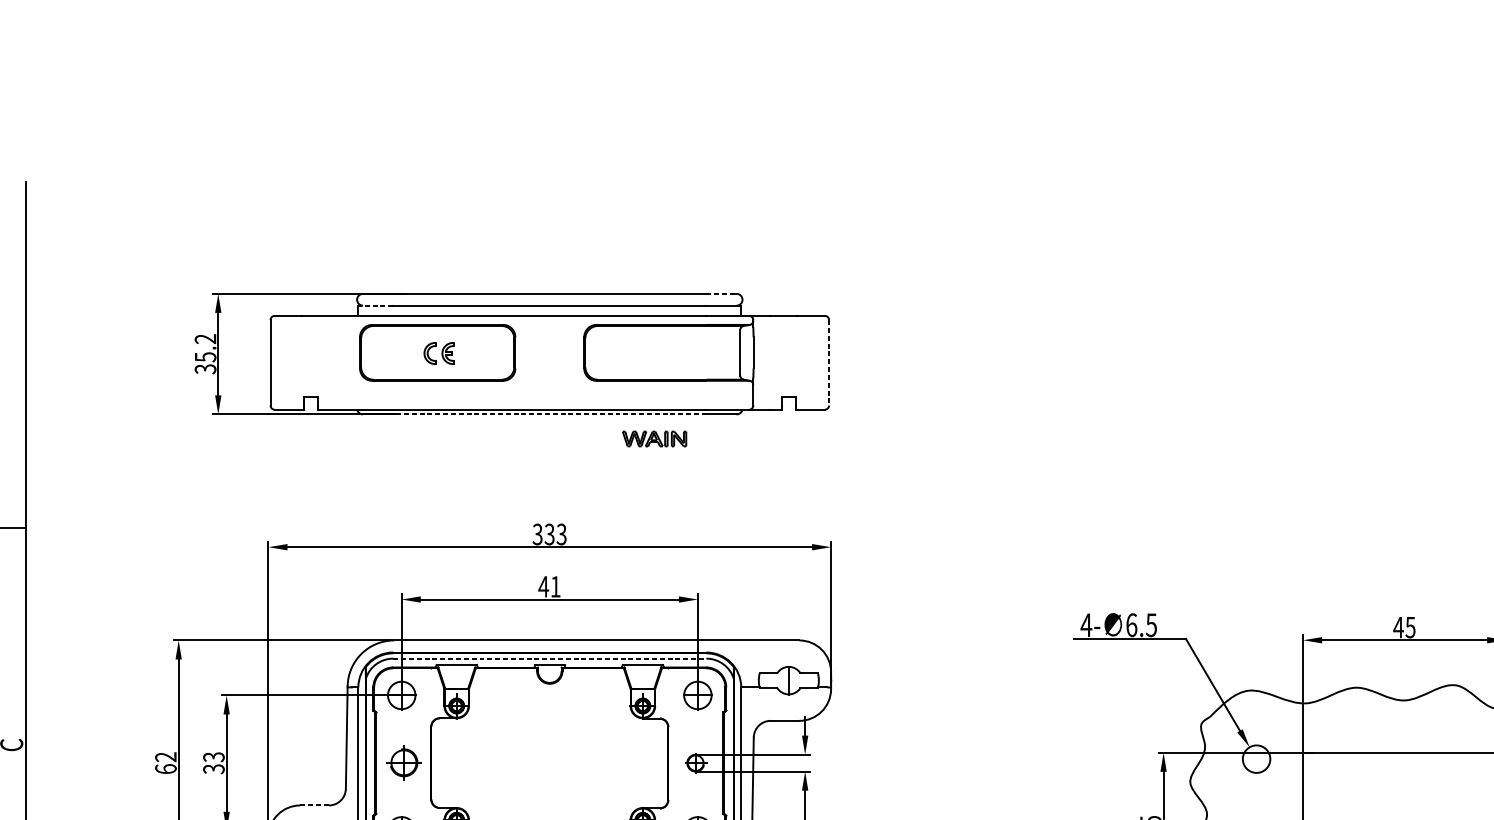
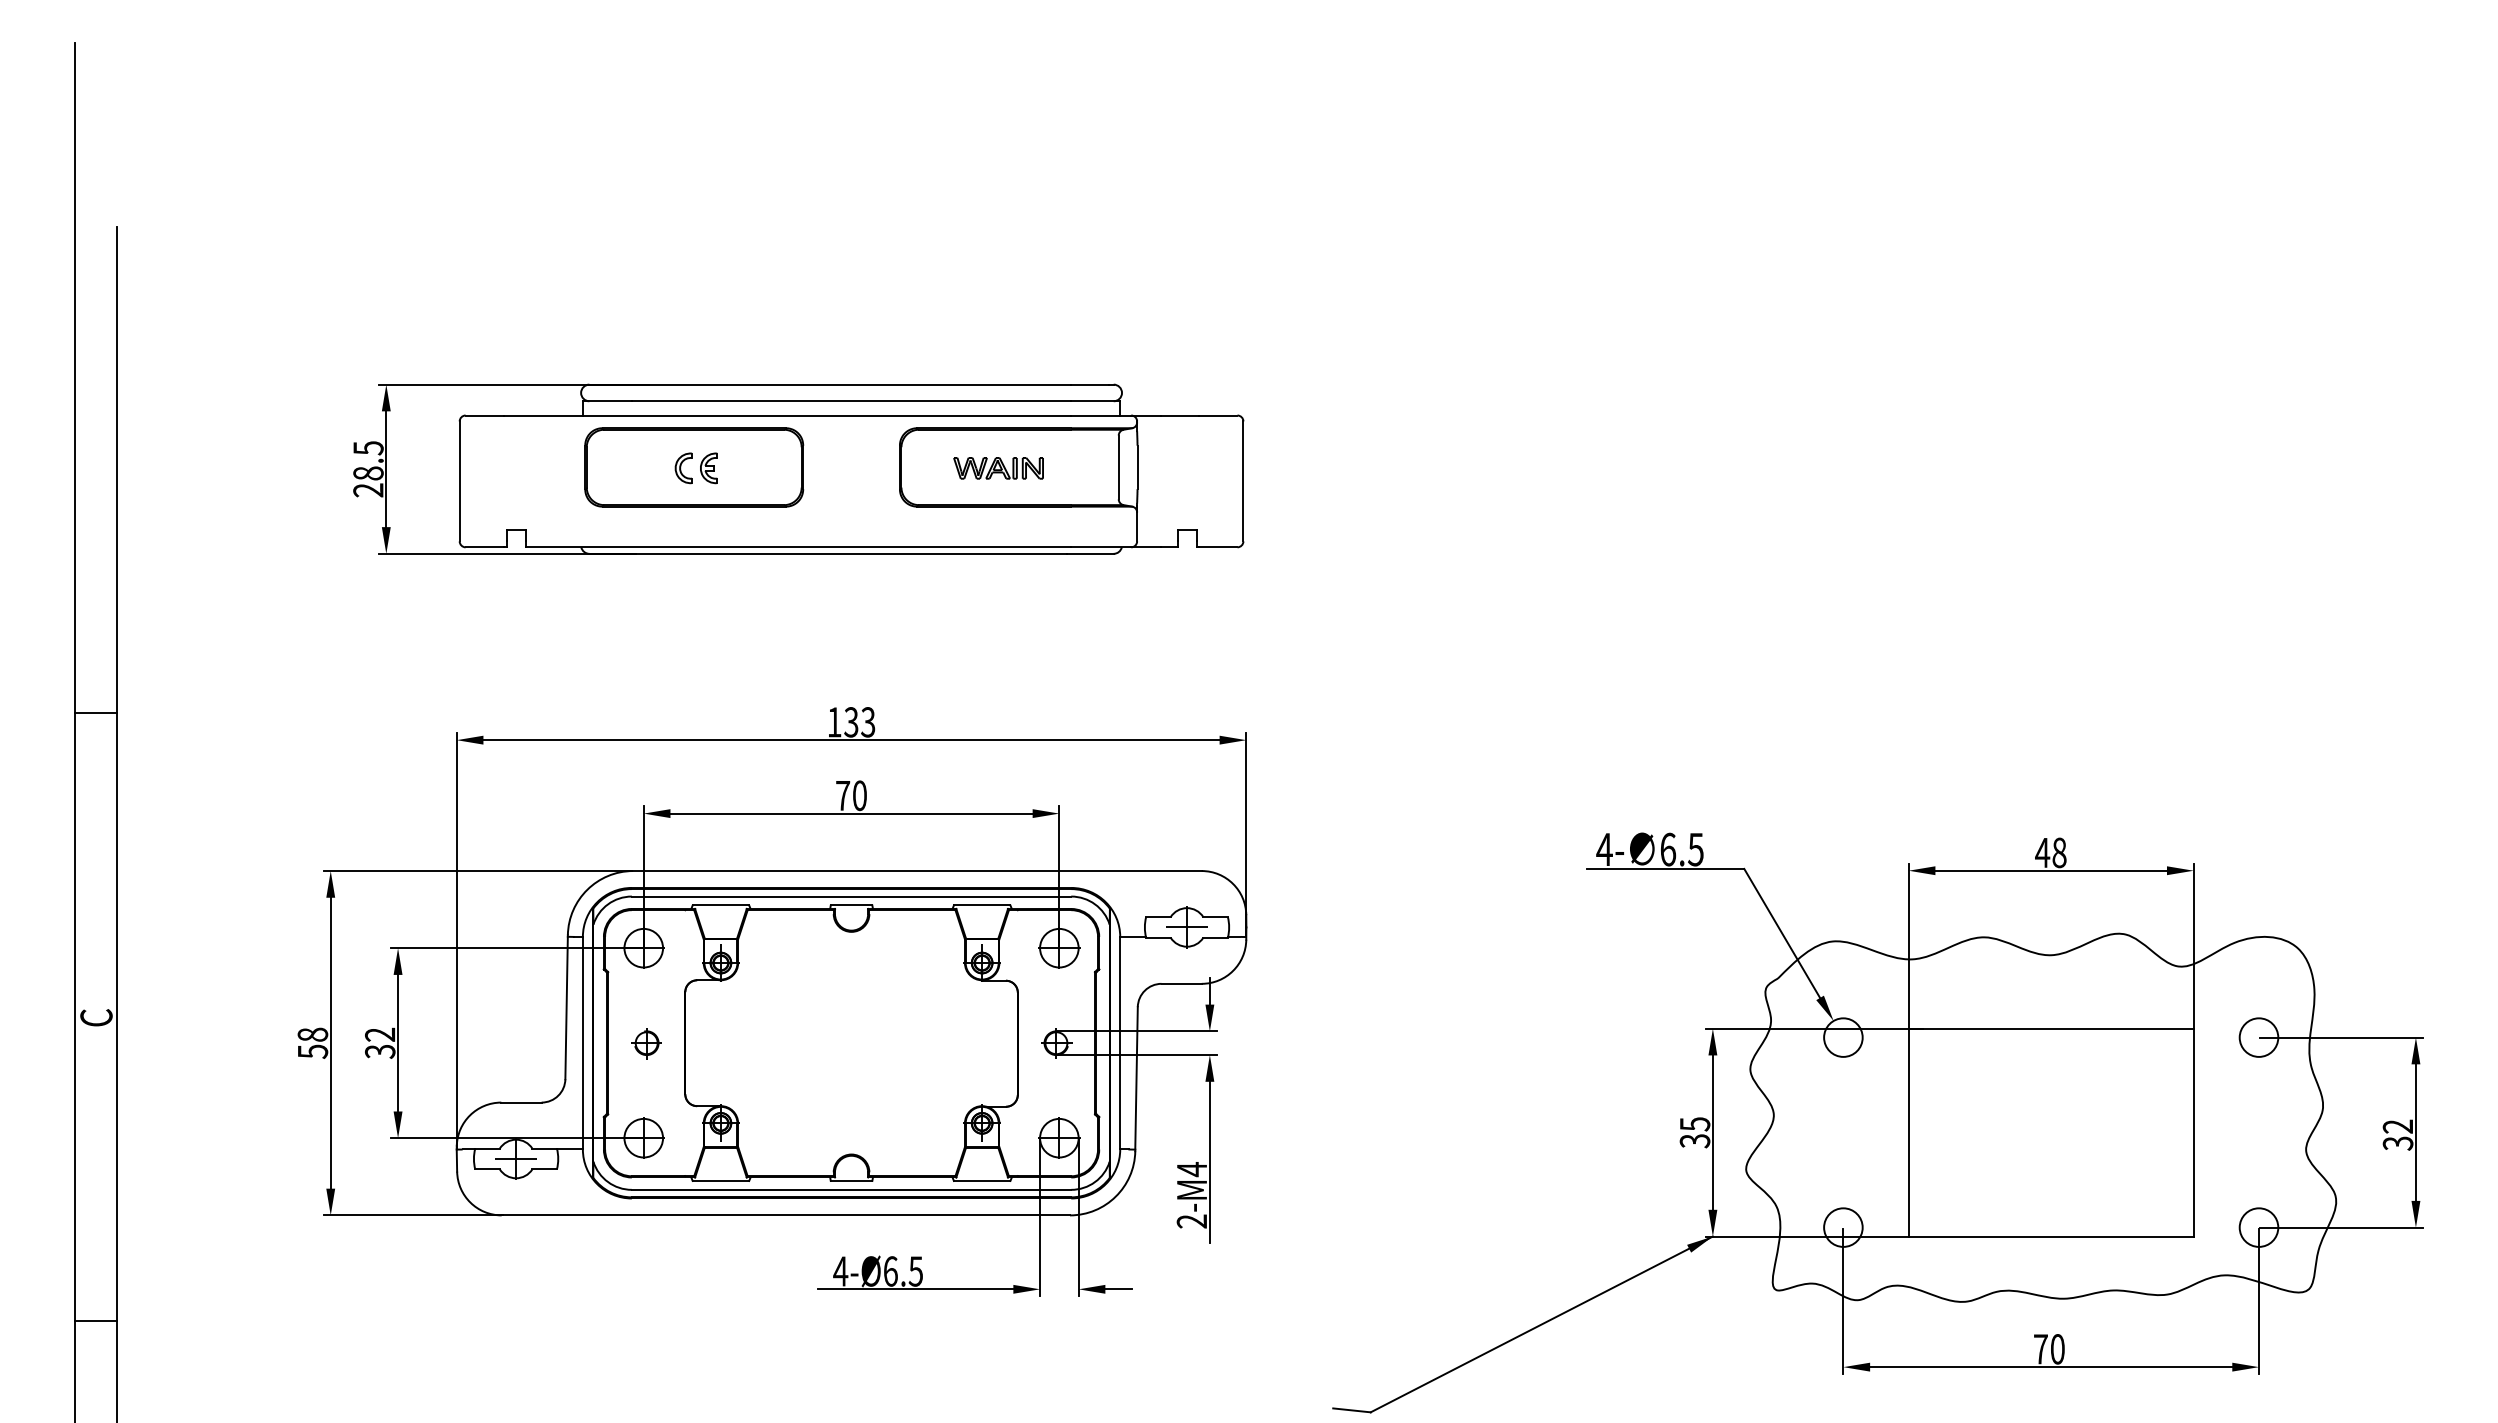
line: (720, 293) -> (1090, 384), dashed -> solid
line: (375, 305) -> (606, 401), dashed -> solid
text: (205, 354) -> (368, 469), 35.2 -> 28.5
line: (829, 362) -> (1243, 481), dashed -> solid
line: (549, 414) -> (851, 553), dashed -> solid
part: (654, 439) -> (998, 468), moved
text: (537, 534) -> (834, 722), 333 -> 133
text: (549, 586) -> (850, 795), 41 -> 70
text: (1410, 627) -> (2059, 852), 45 -> 48
line: (549, 658) -> (851, 896), dashed -> solid
line: (788, 680) -> (1186, 927), added
text: (214, 756) -> (380, 1034), 33 -> 32
text: (165, 762) -> (312, 1042), 62 -> 58
part: (403, 763) -> (646, 1043), size x0.62
line: (313, 805) -> (520, 1102), dashed -> solid

